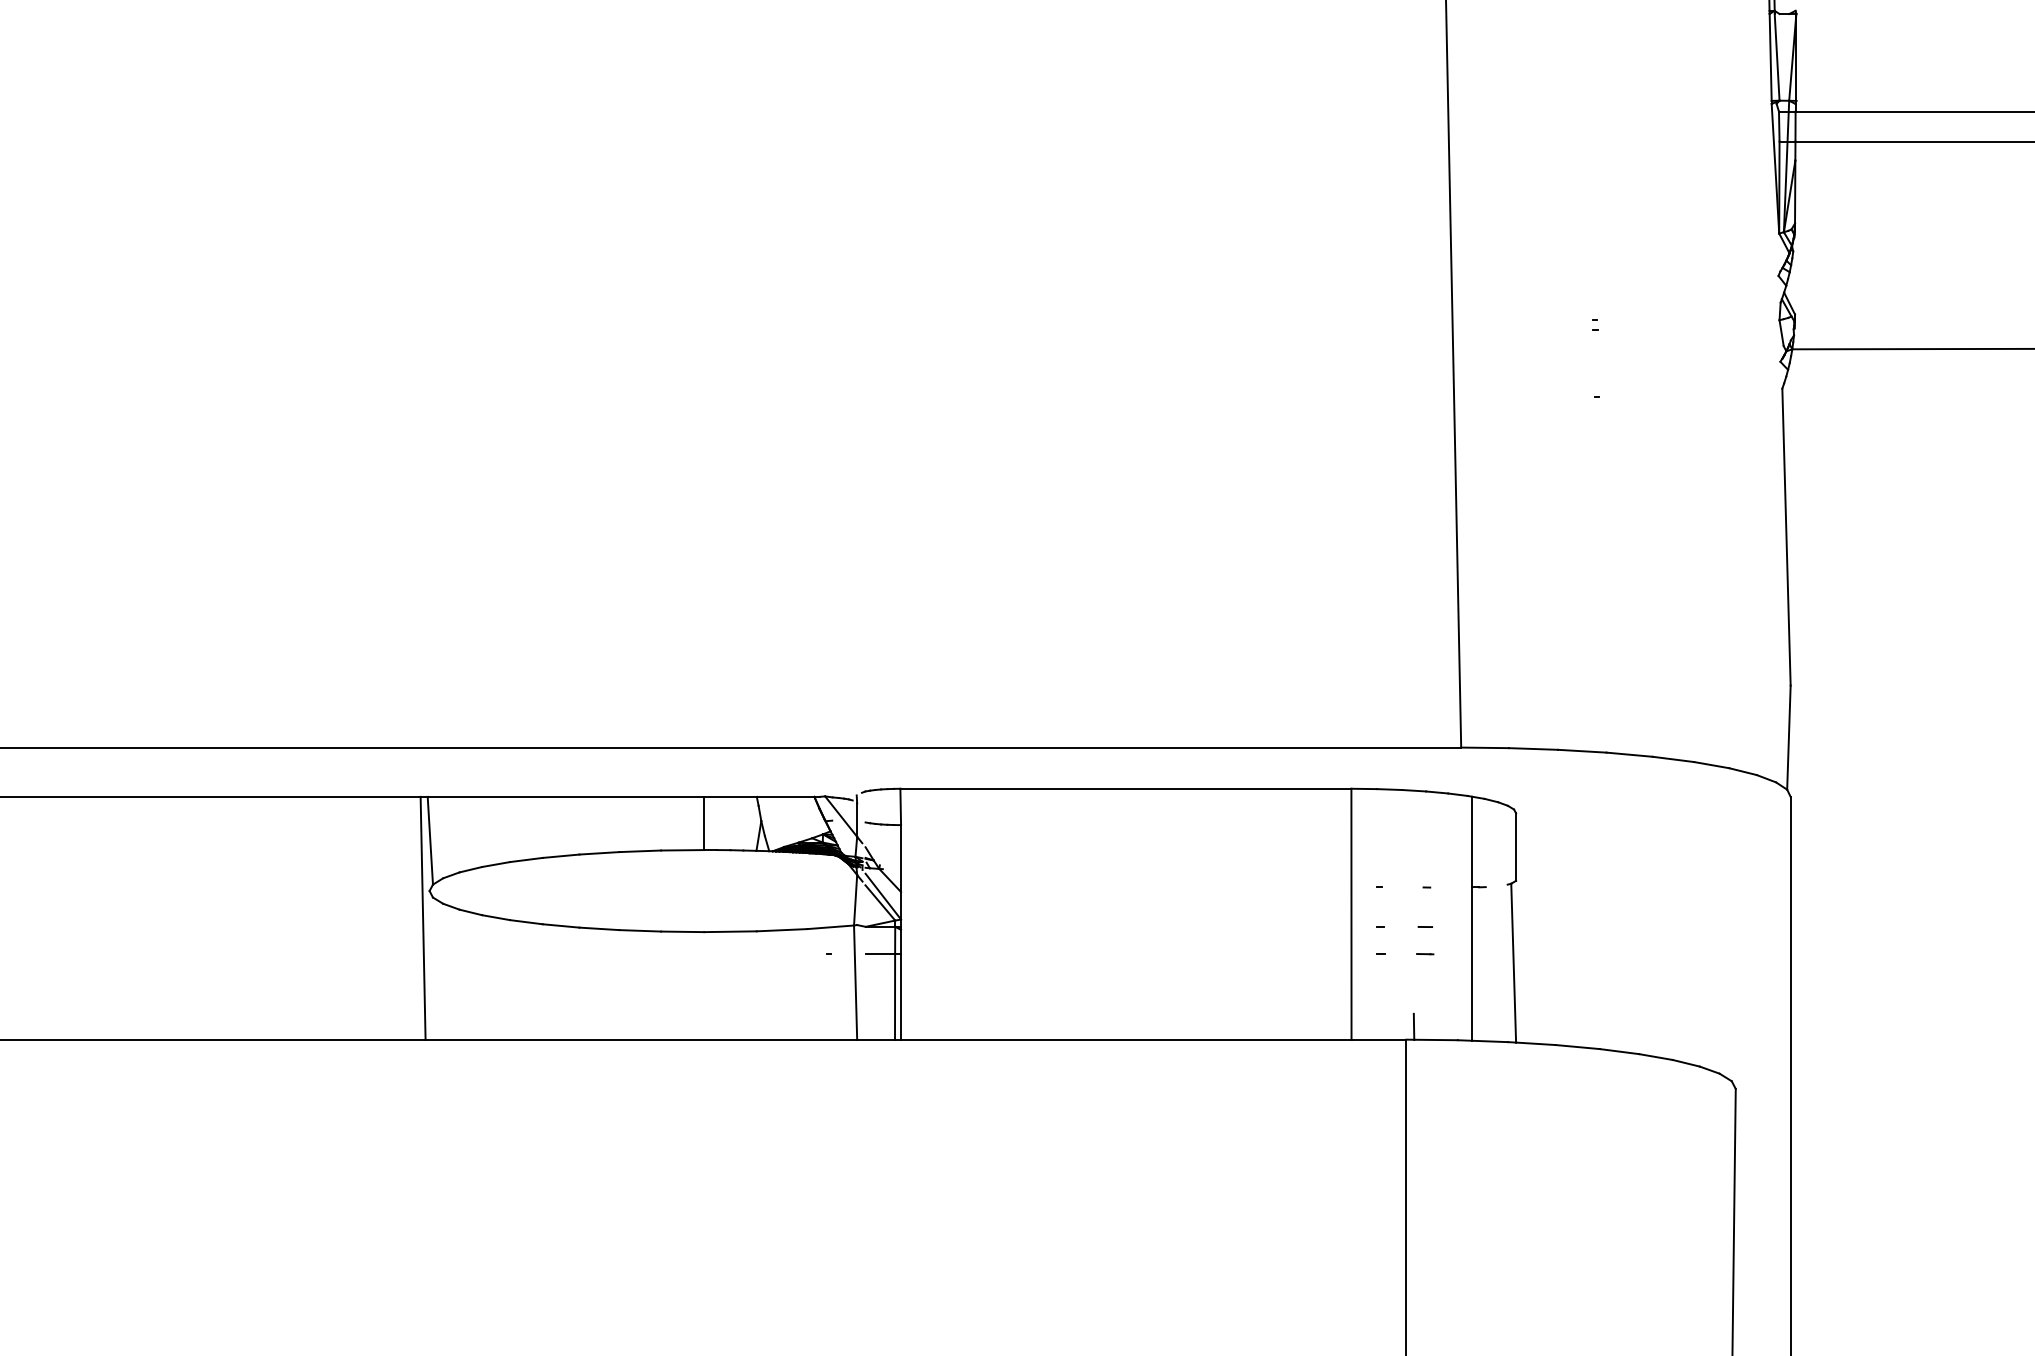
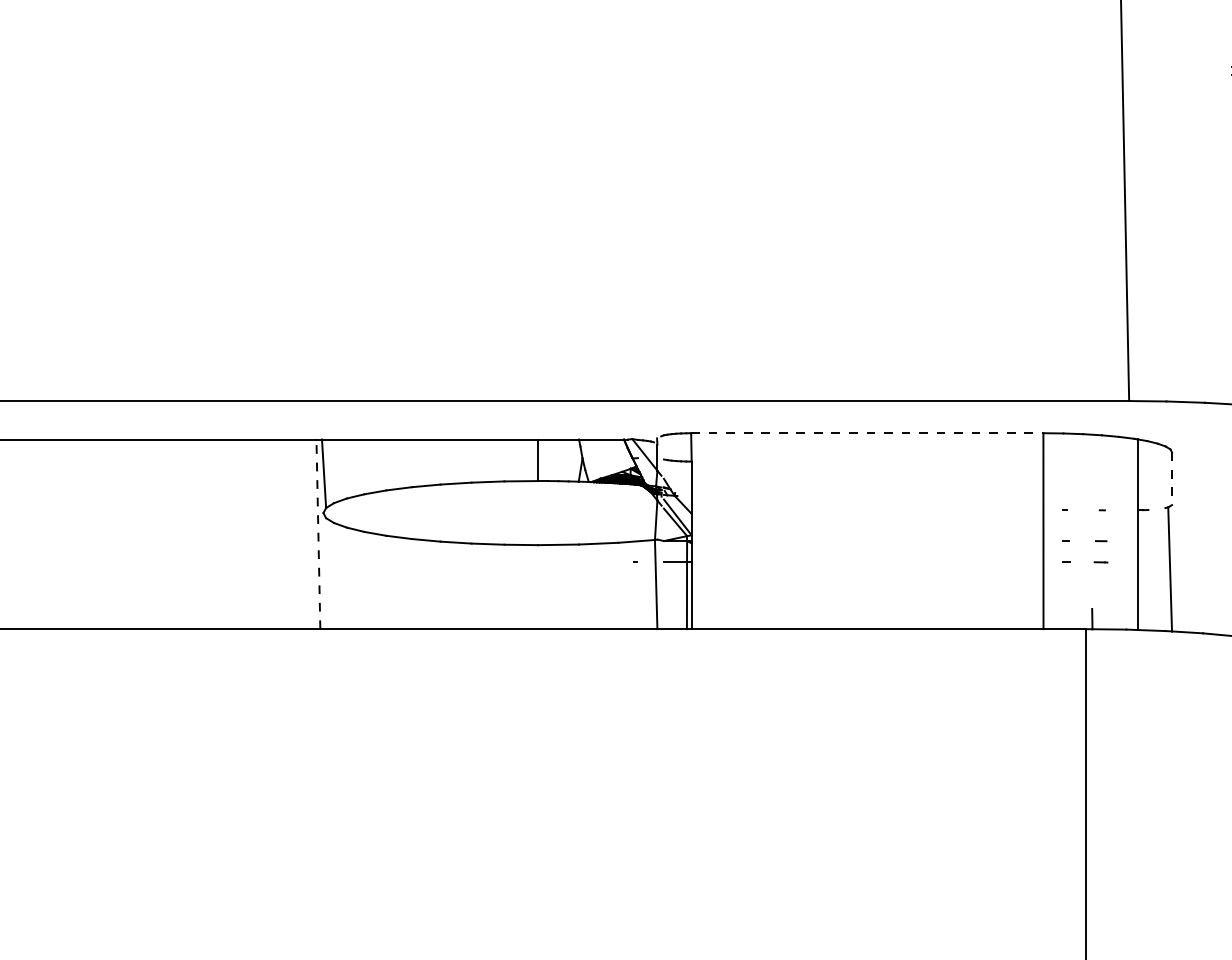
line: (1125, 788) -> (866, 432), solid -> dashed
line: (1516, 847) -> (1172, 479), solid -> dashed
line: (423, 917) -> (318, 533), solid -> dashed

